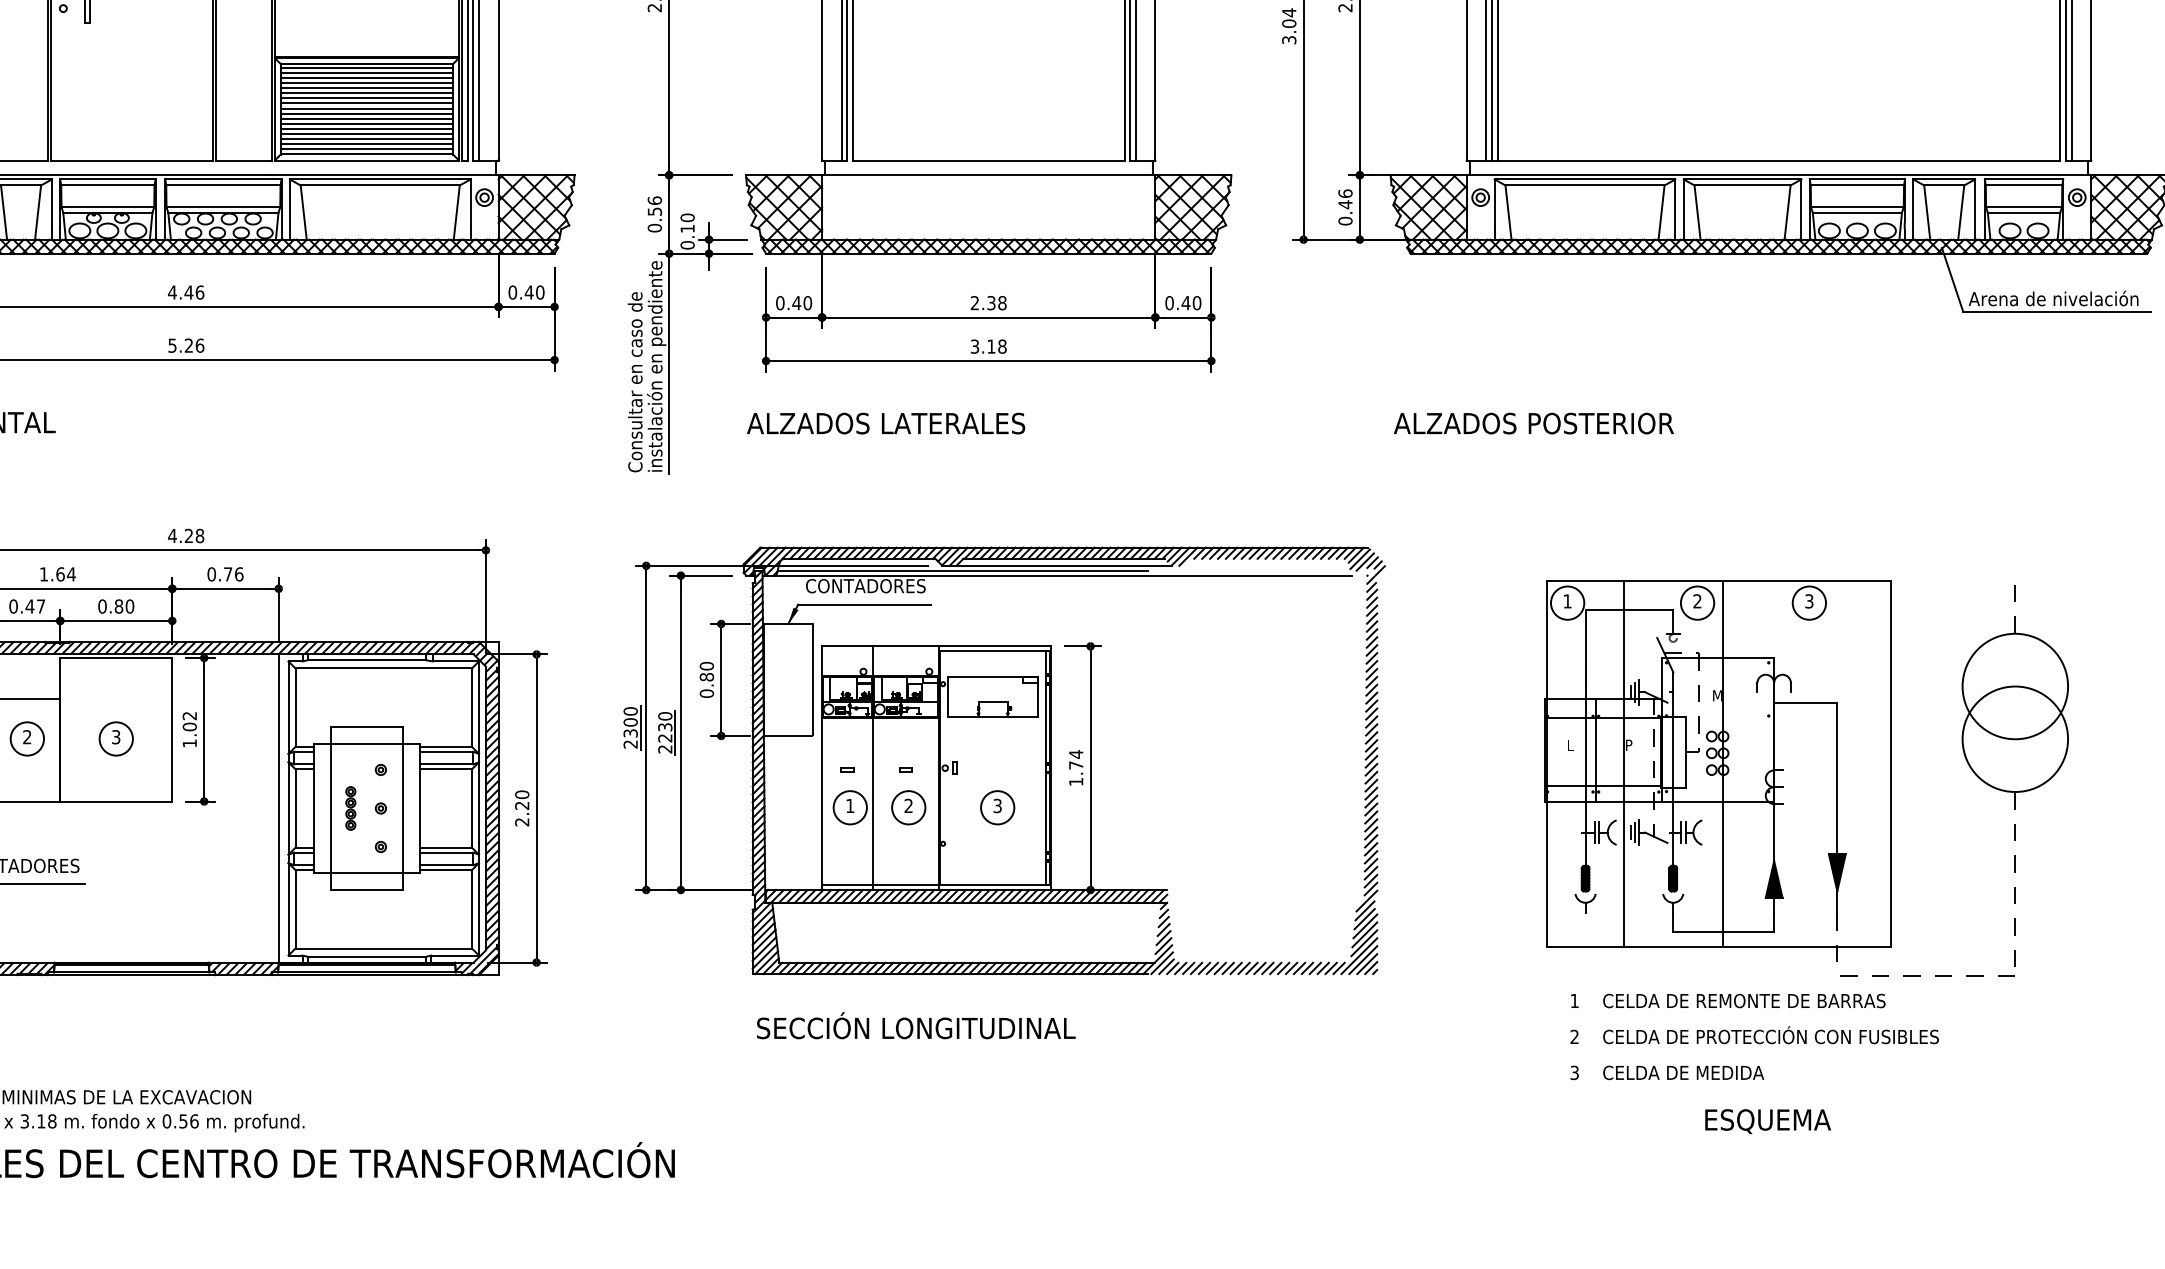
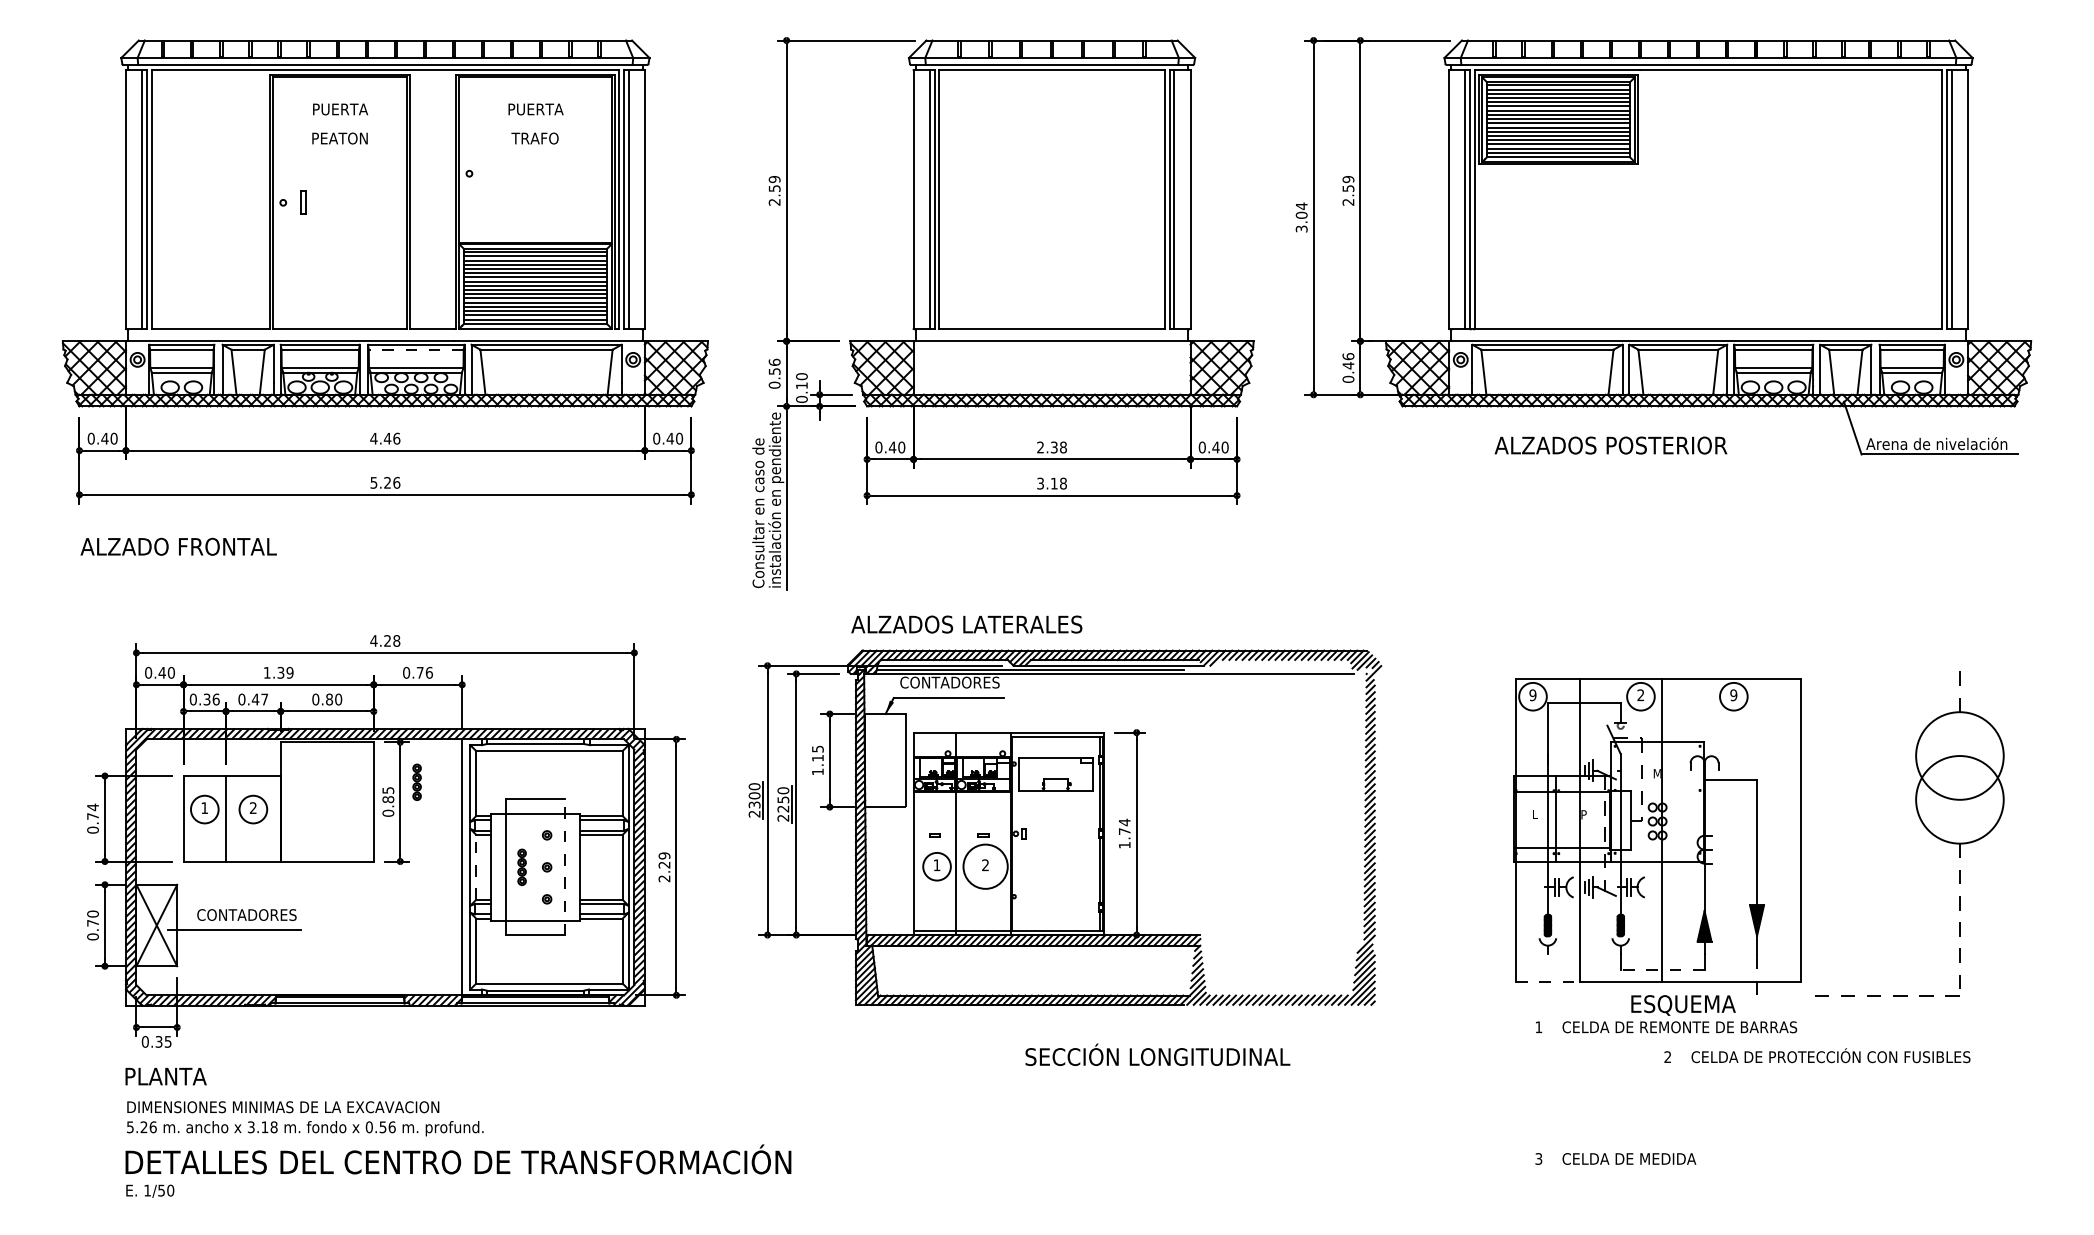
line: (222, 185) -> (415, 349), solid -> dashed
text: (885, 423) -> (966, 624), moved
text: (1533, 423) -> (1610, 445), moved
text: (66, 573) -> (285, 672), 1.64 -> 1.39
text: (1567, 601) -> (1532, 695), 1 -> 9
text: (1808, 601) -> (1733, 695), 3 -> 9
text: (706, 679) -> (817, 760), 0.80 -> 1.15
part: (223, 705) -> (416, 781), added
text: (664, 726) -> (782, 799), 2230 -> 2250
text: (190, 729) -> (388, 801), 1.02 -> 0.85
part: (115, 738) -> (326, 809), removed
part: (1969, 767) -> (1921, 823), moved
text: (522, 794) -> (664, 855), 2.20 -> 2.29
line: (403, 807) -> (565, 866), solid -> dashed
circle: (908, 807) -> (985, 866), size x1.6
part: (997, 807) -> (1059, 866), removed
line: (295, 808) -> (476, 867), solid -> dashed
line: (1723, 932) -> (1662, 970), solid -> dashed
line: (1585, 947) -> (1547, 982), solid -> dashed
text: (915, 1025) -> (1157, 1054), moved
text: (1754, 1034) -> (1817, 1055), moved
text: (1666, 1072) -> (1615, 1158), moved
text: (1768, 1121) -> (1683, 1005), moved

